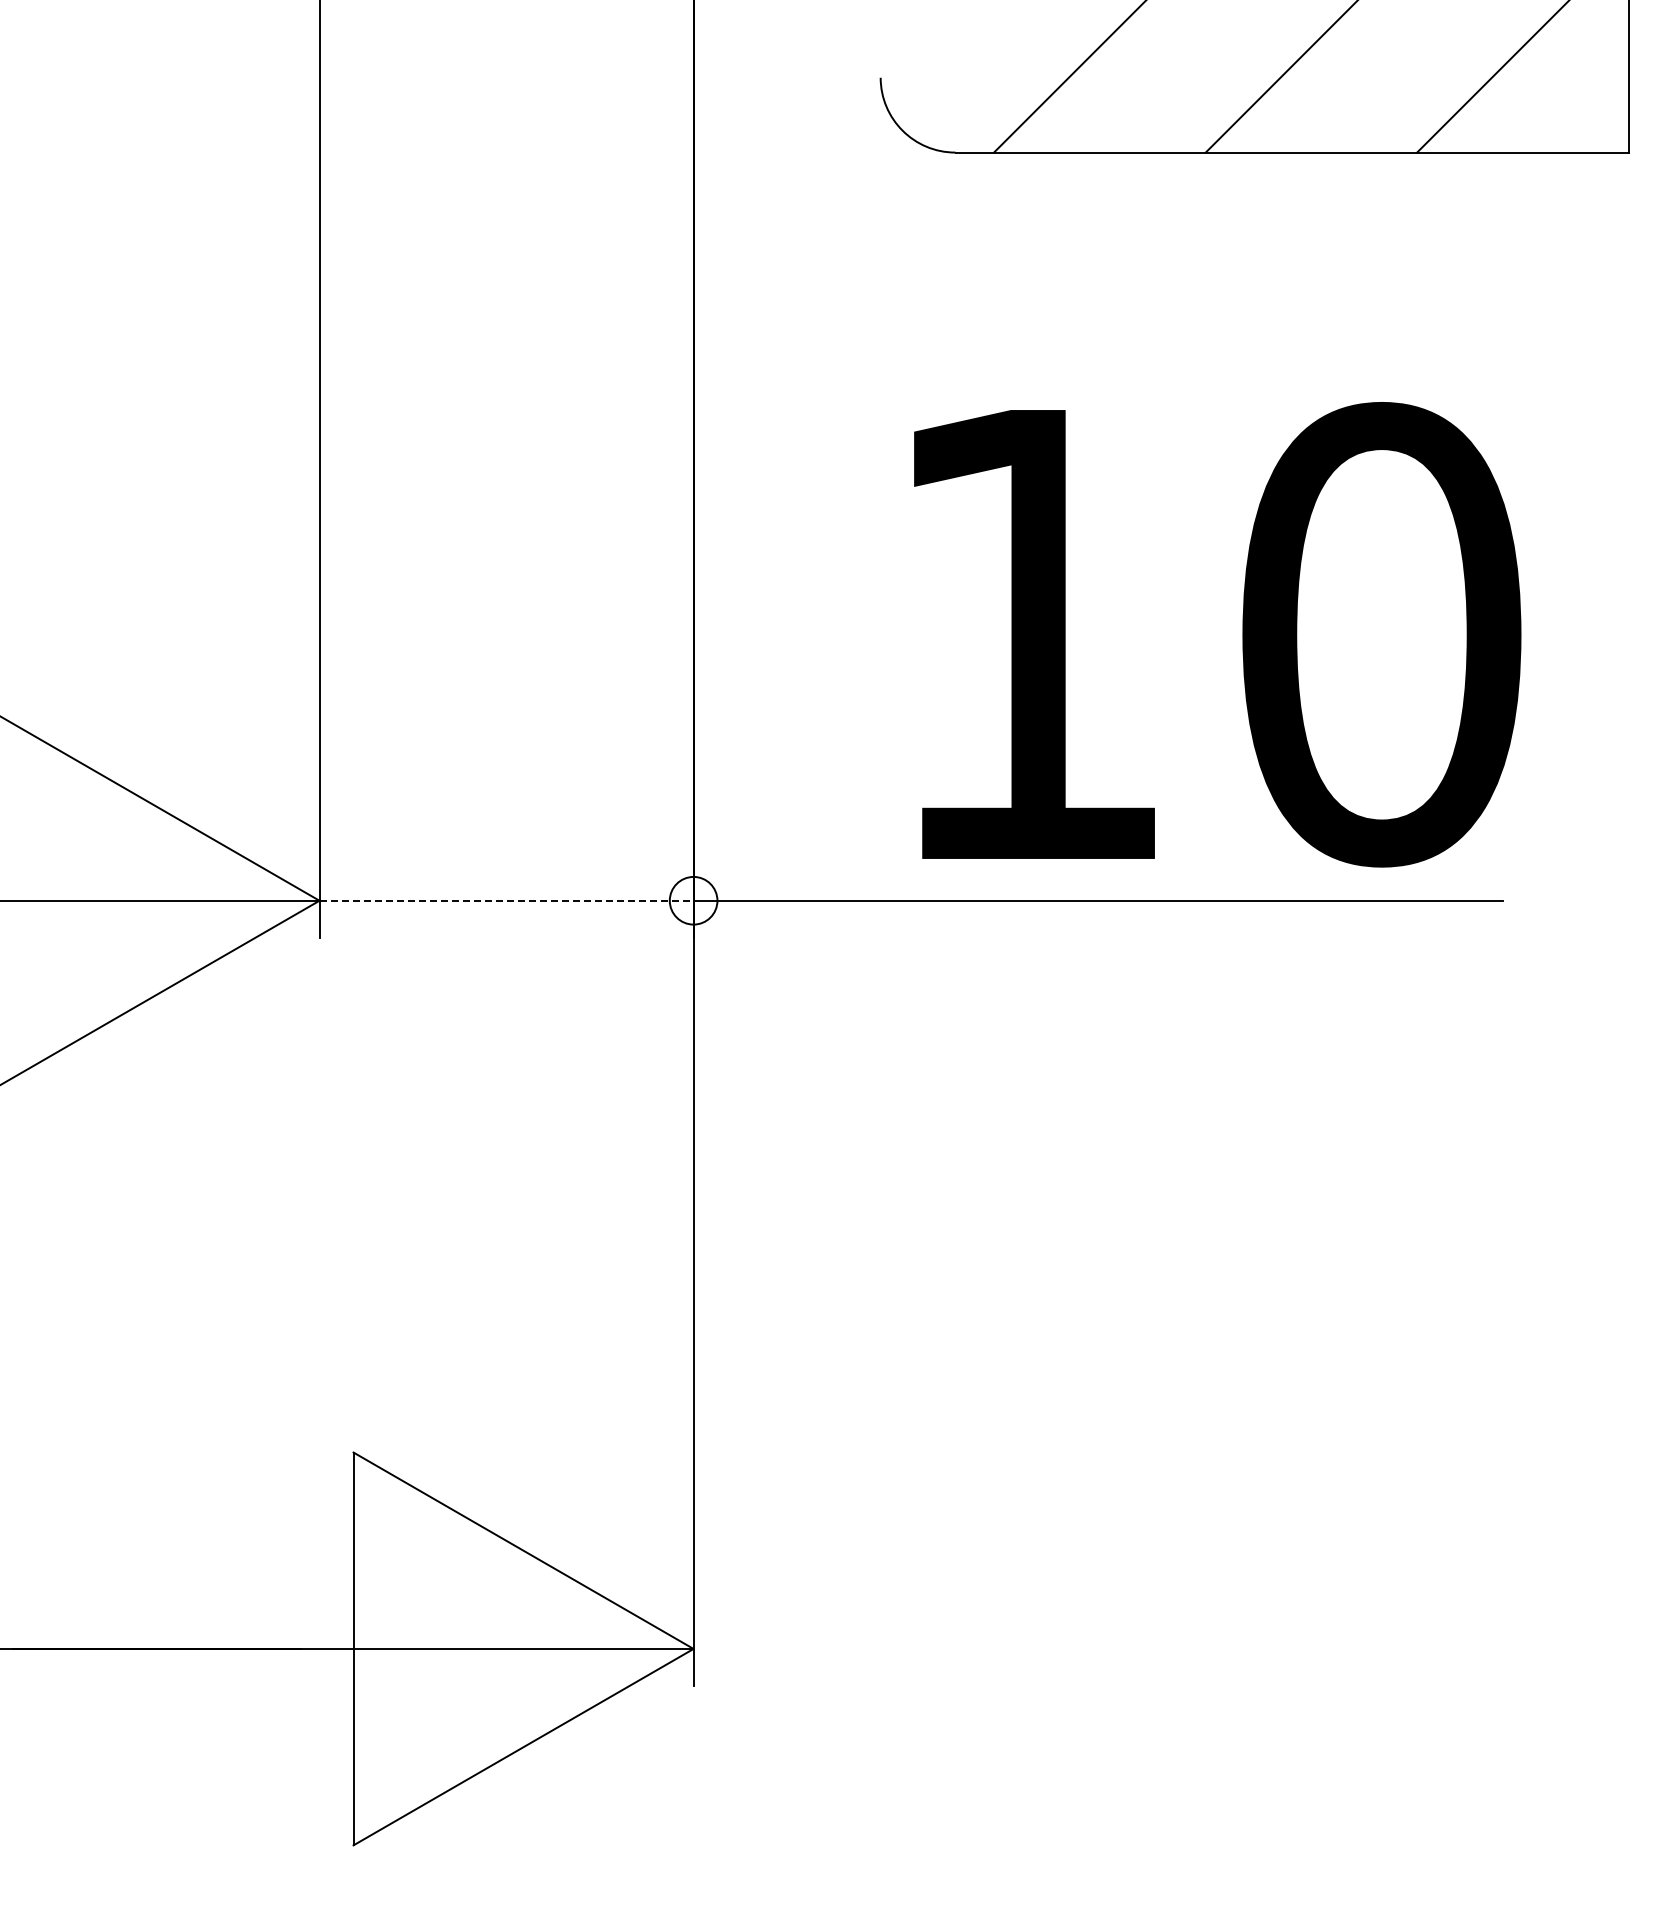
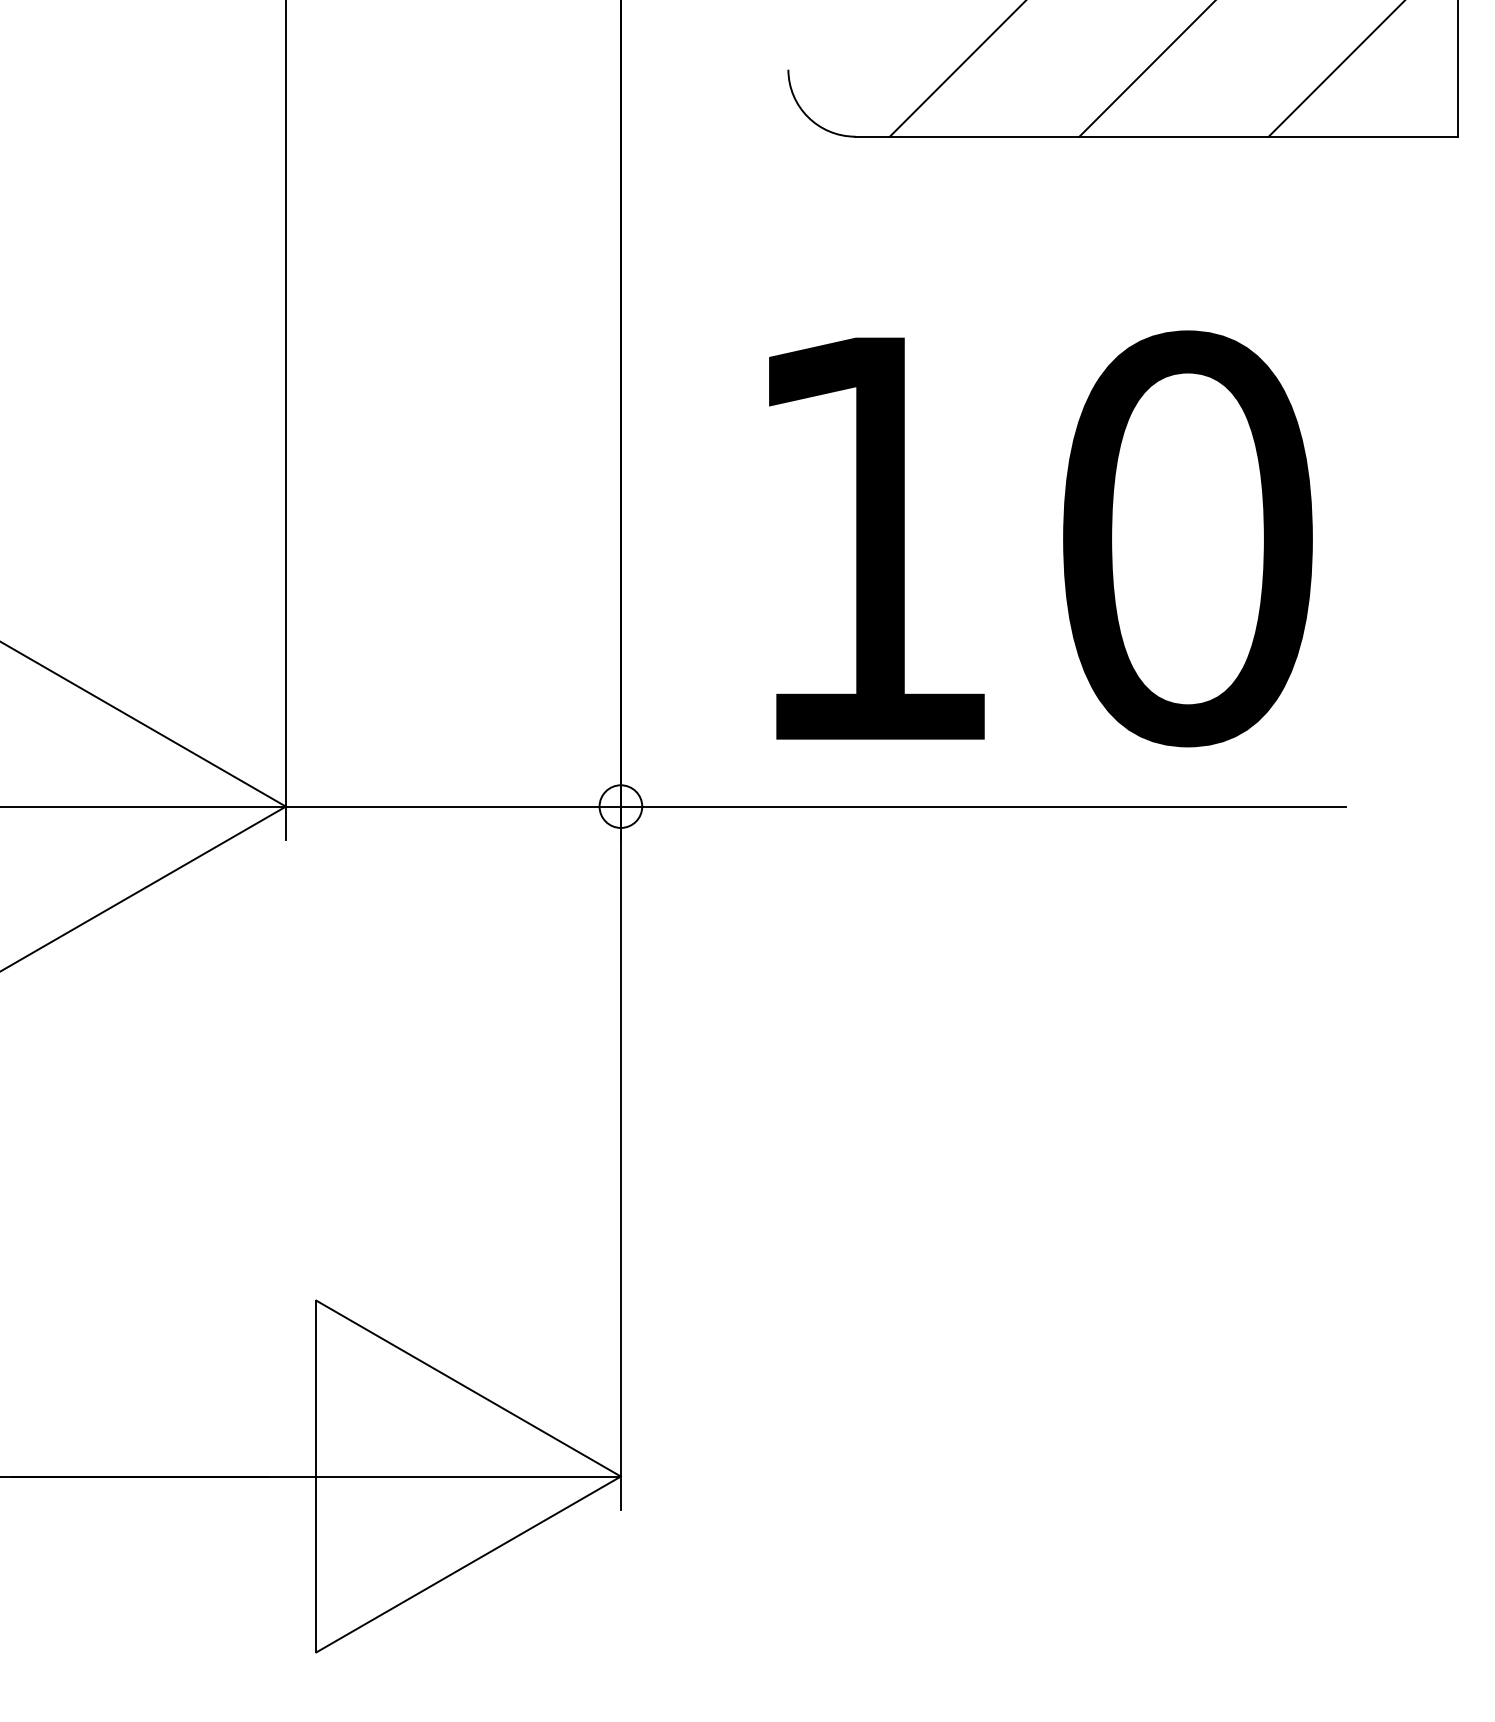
text: (1217, 634) -> (1040, 538), moved
line: (507, 900) -> (454, 806), dashed -> solid

